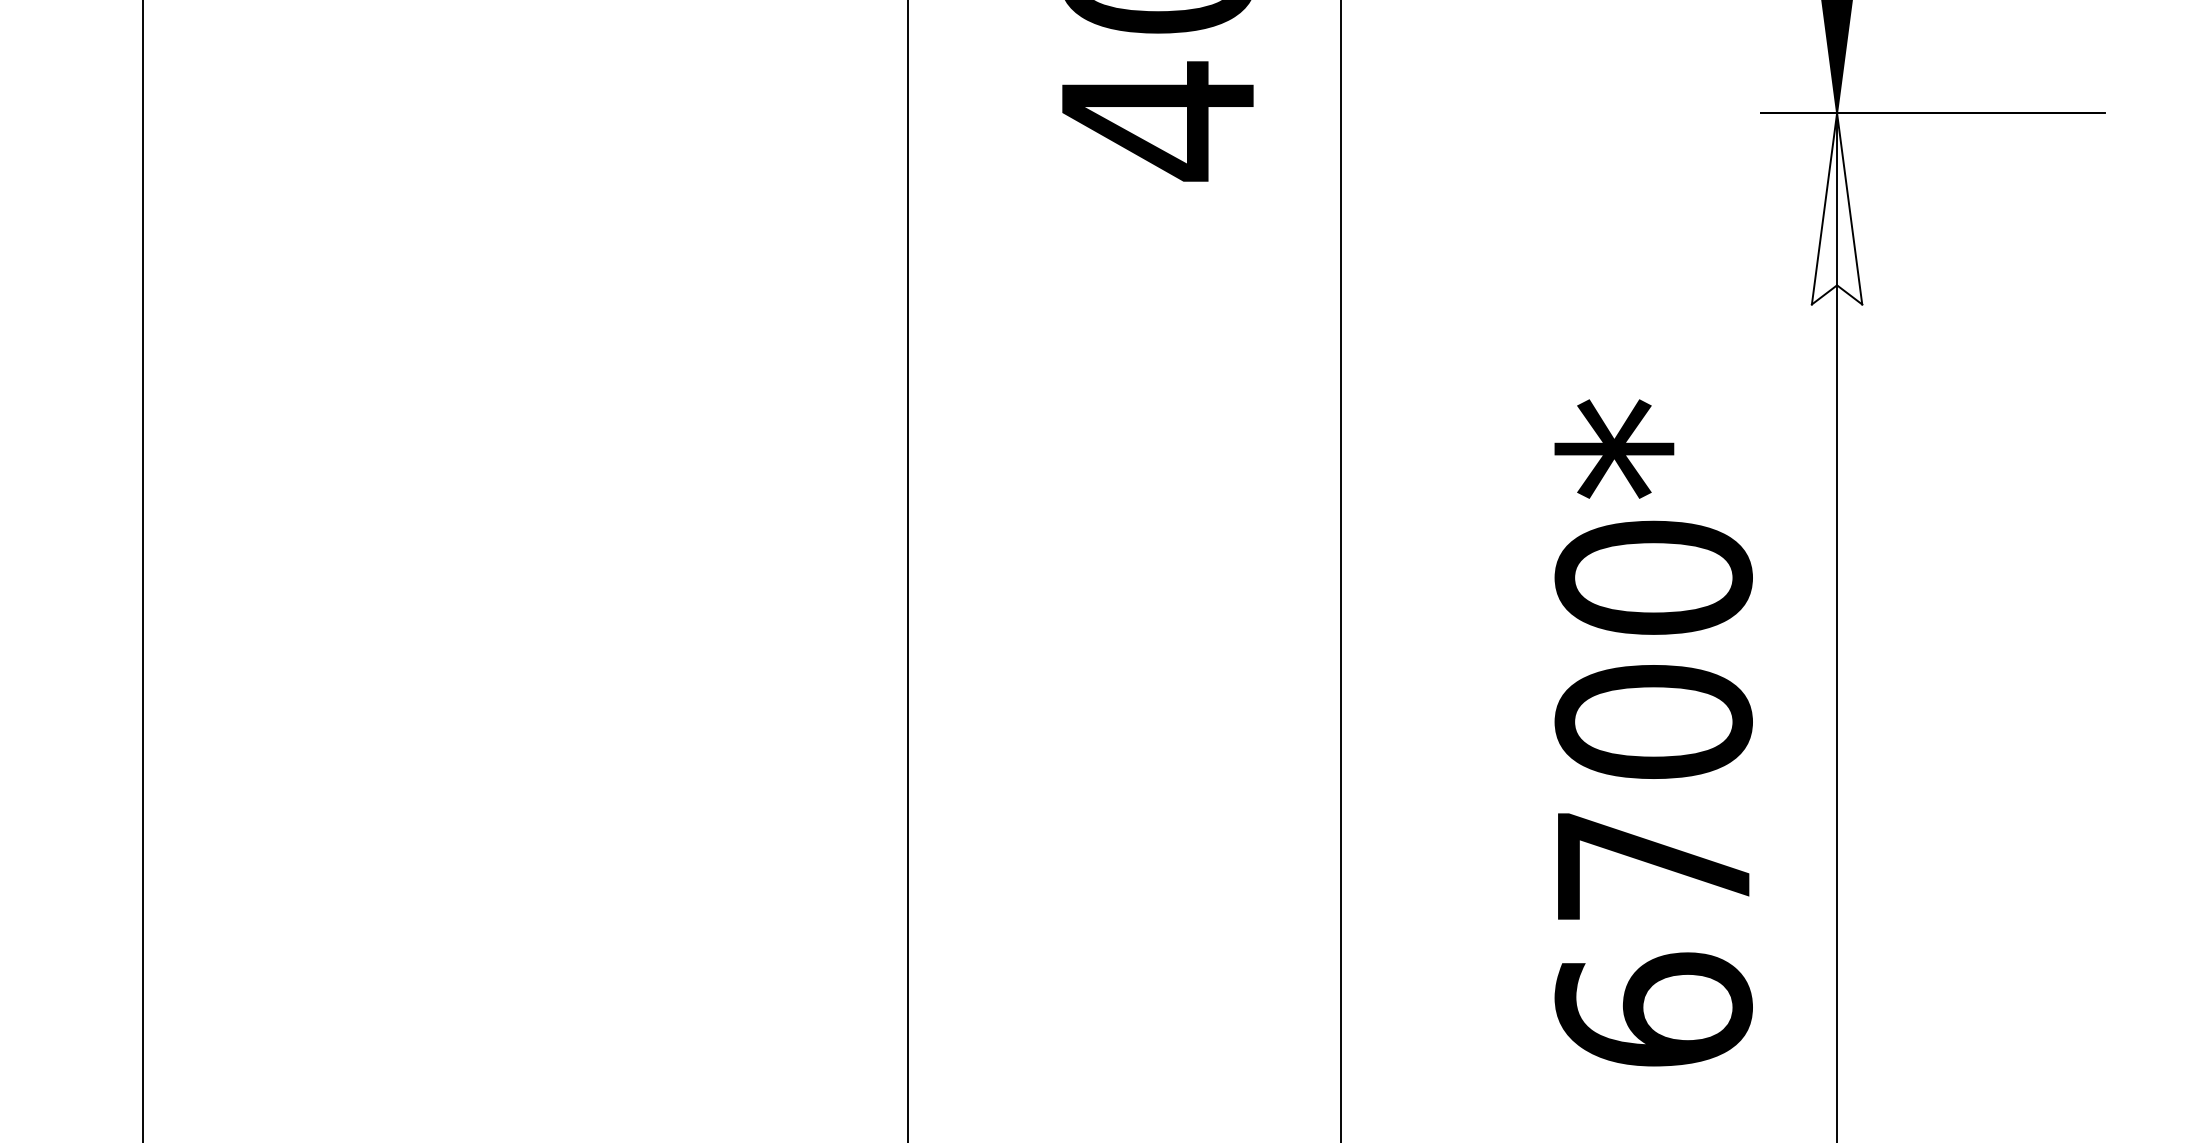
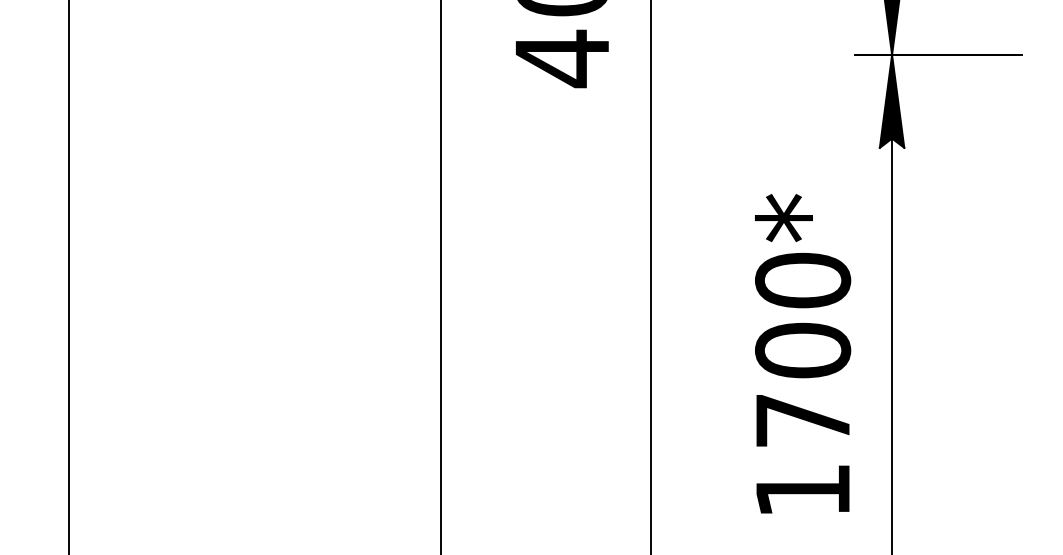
fill: (1835, 206) -> (891, 100), added
text: (1654, 1008) -> (803, 489), 6700* -> 1700*

